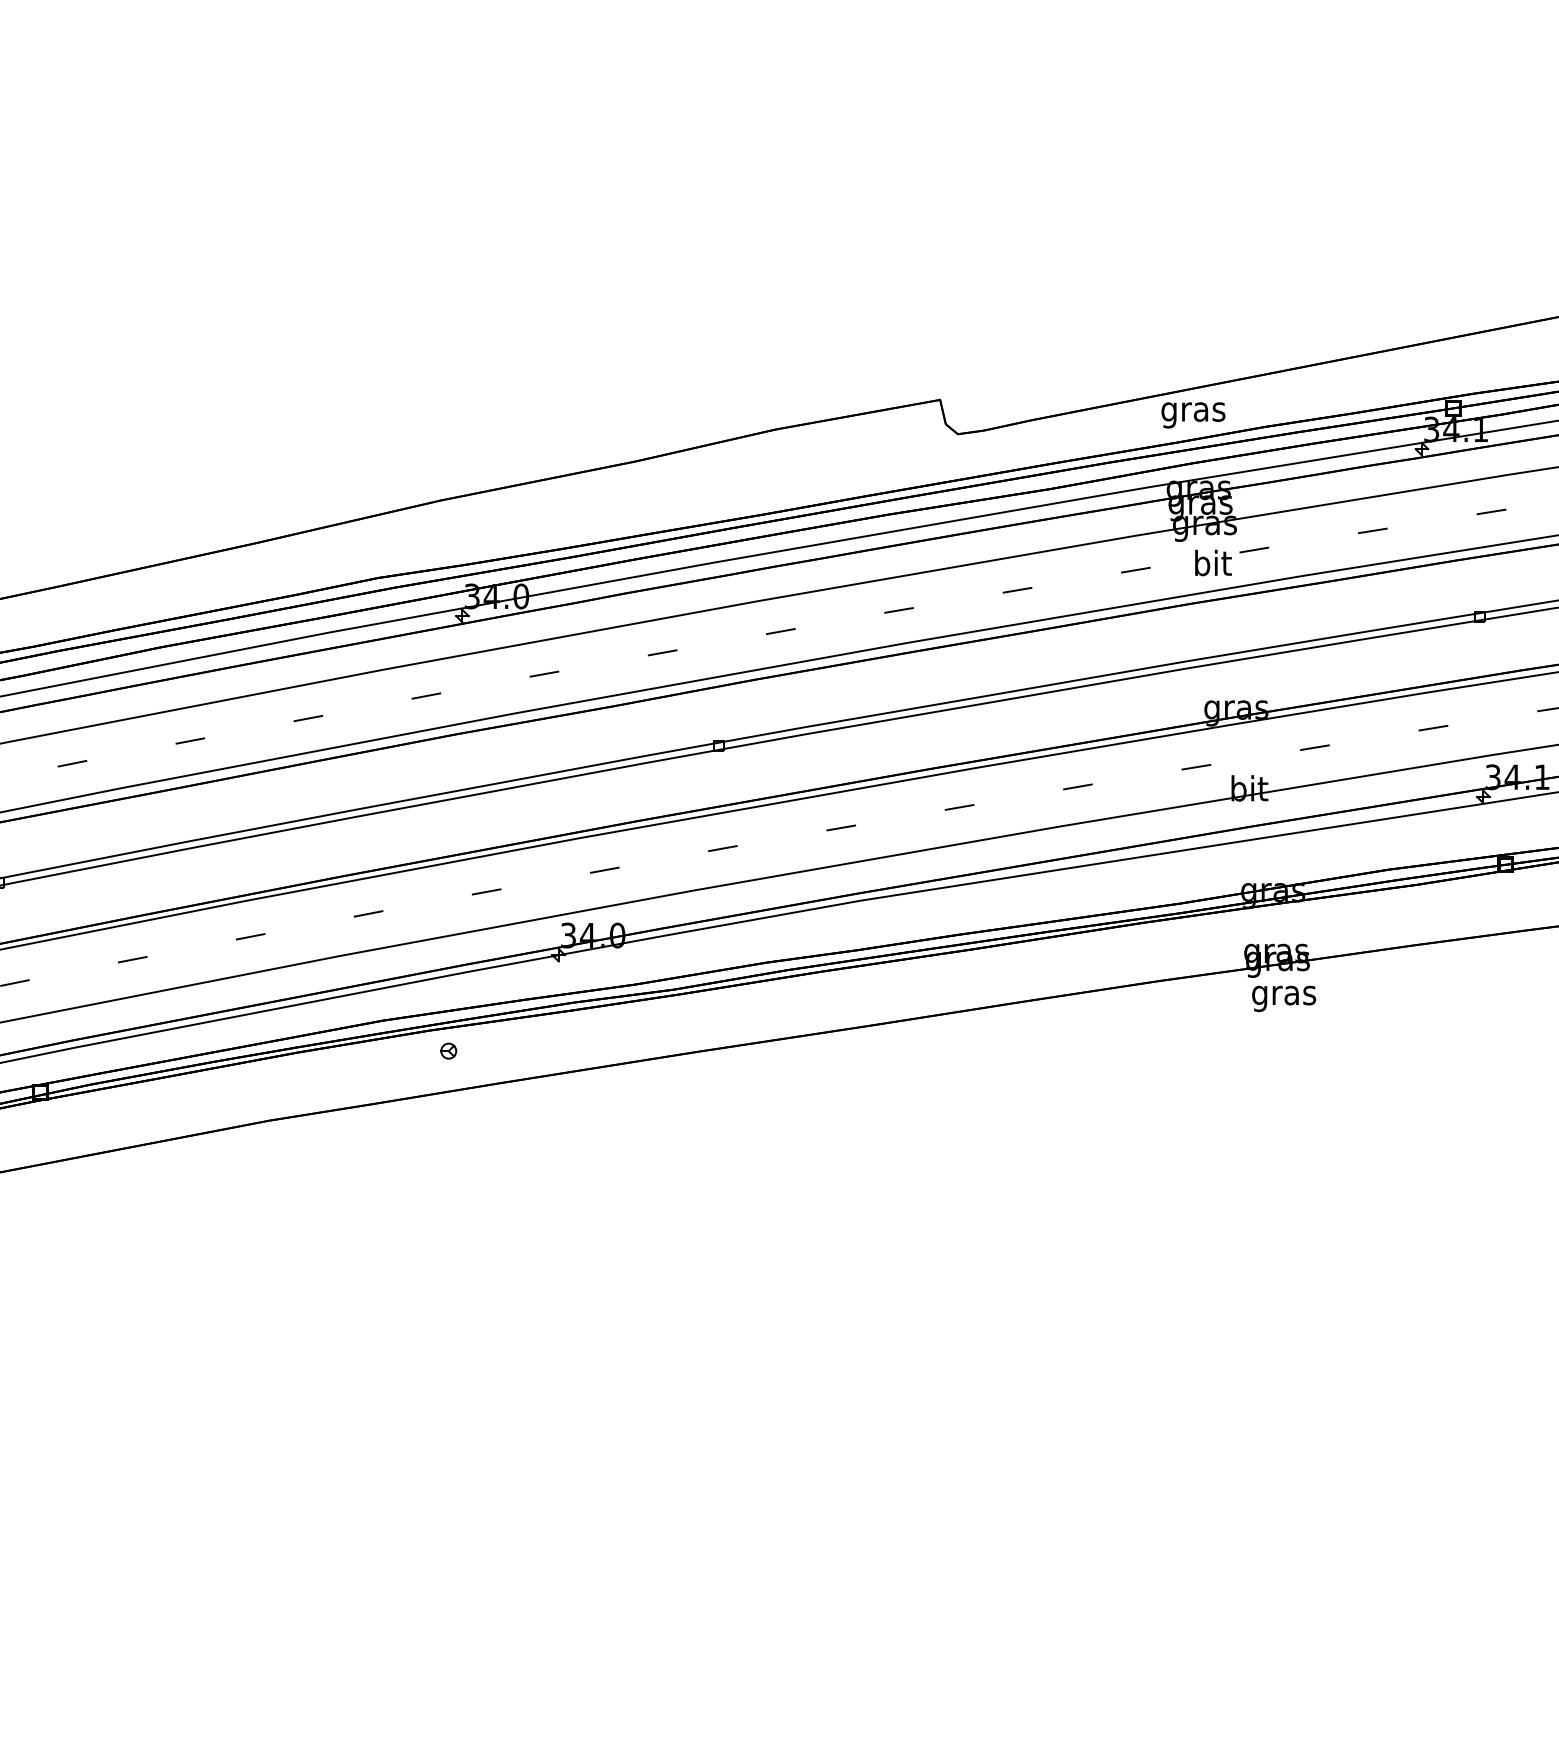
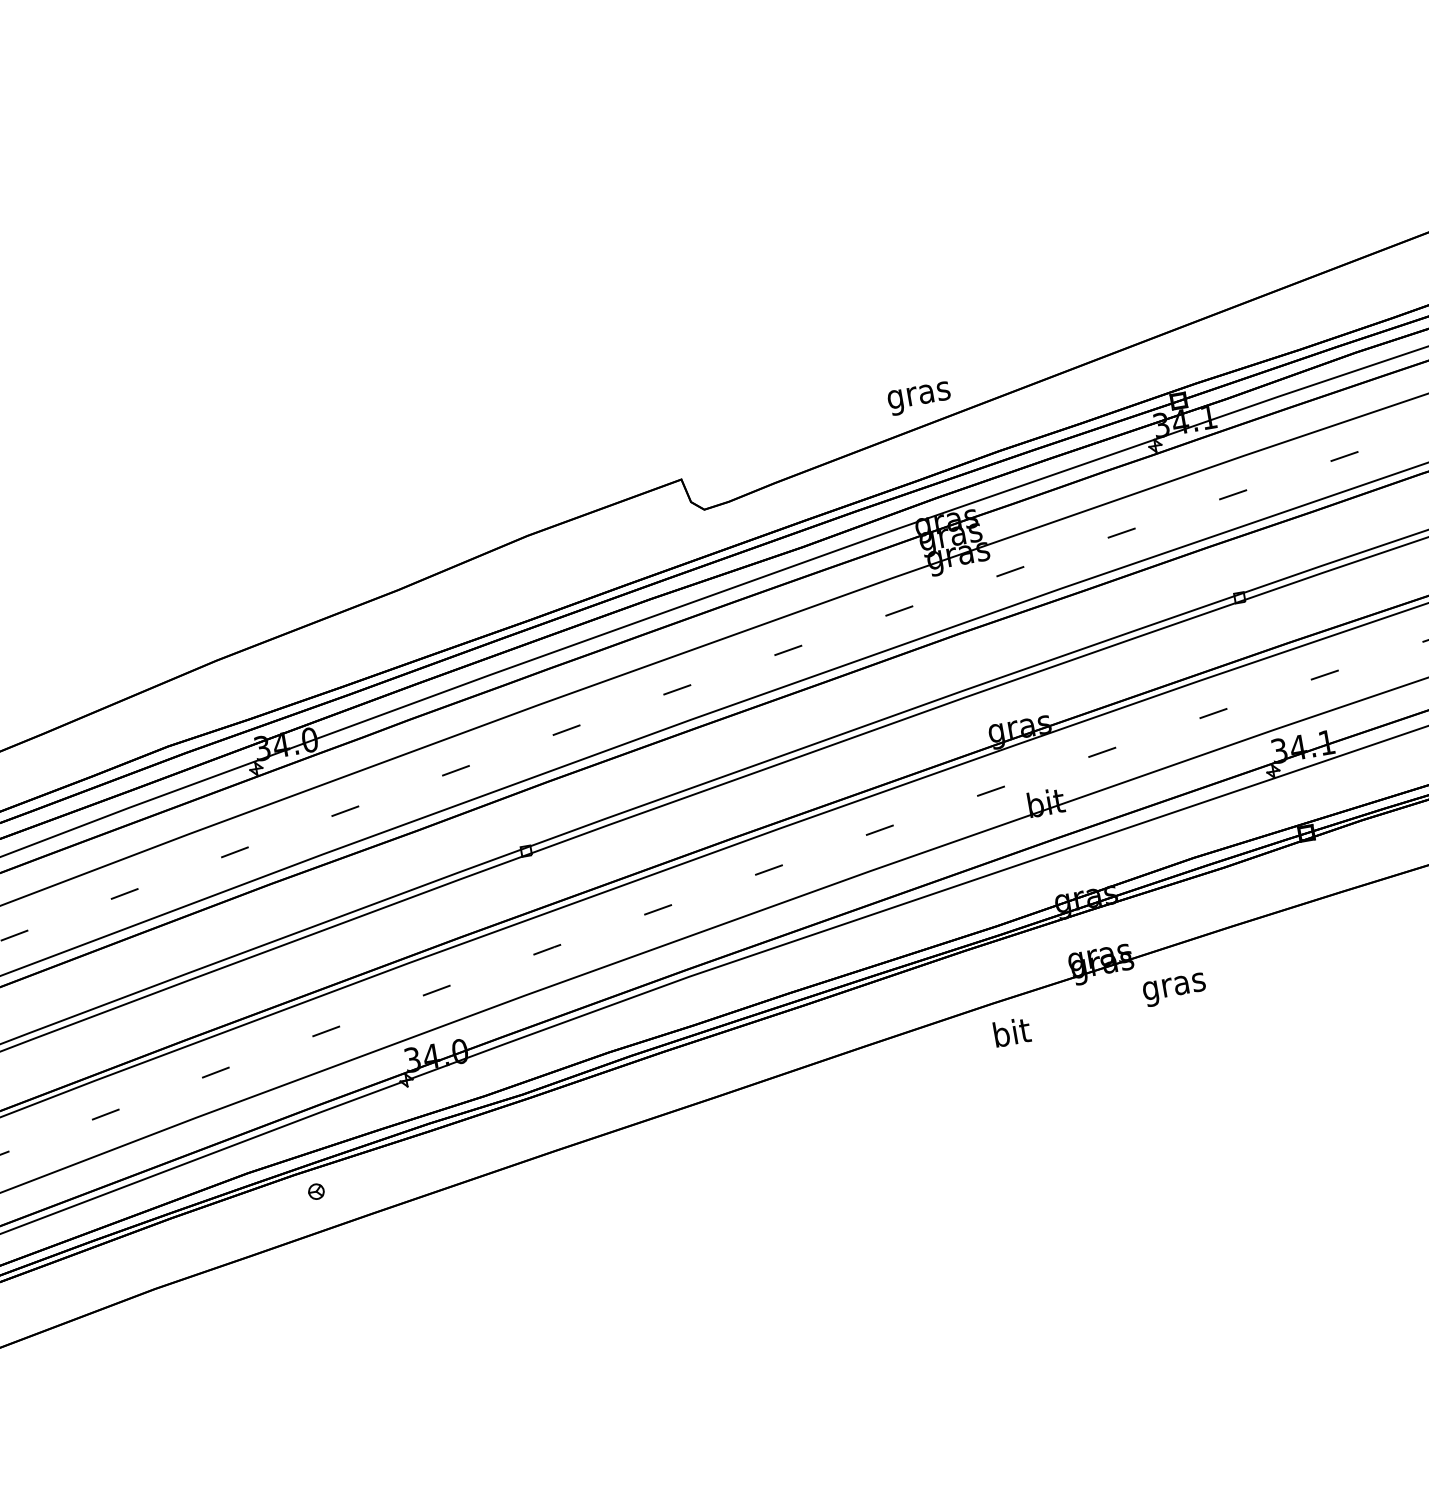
text: (1193, 415) -> (919, 398), moved
text: (1213, 562) -> (1012, 1031), moved
text: (1284, 998) -> (1175, 989), moved

